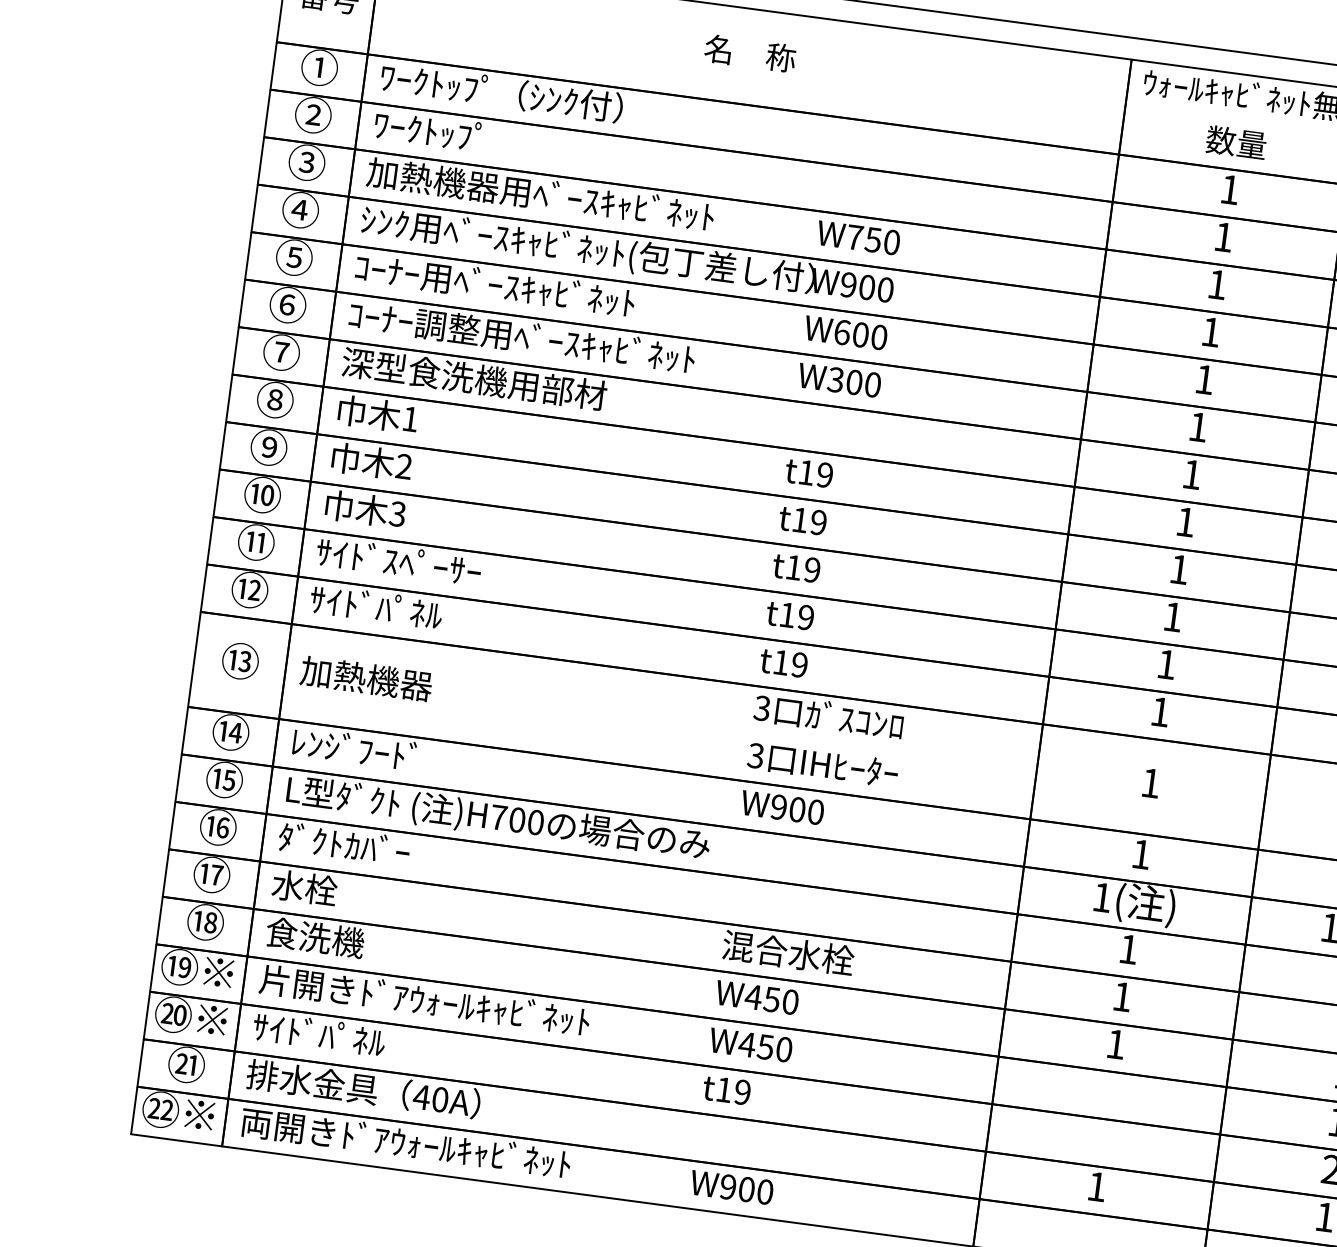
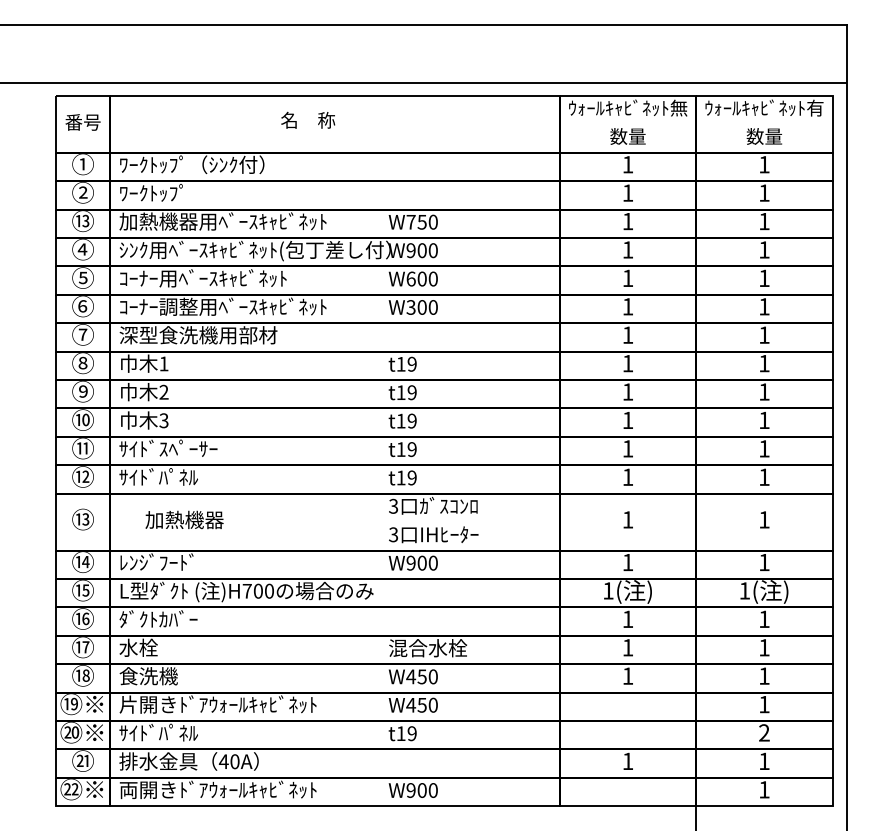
text: (751, 52) -> (308, 119), moved
text: (306, 161) -> (82, 220), ③ -> ⑬
text: (366, 677) -> (184, 519), moved

